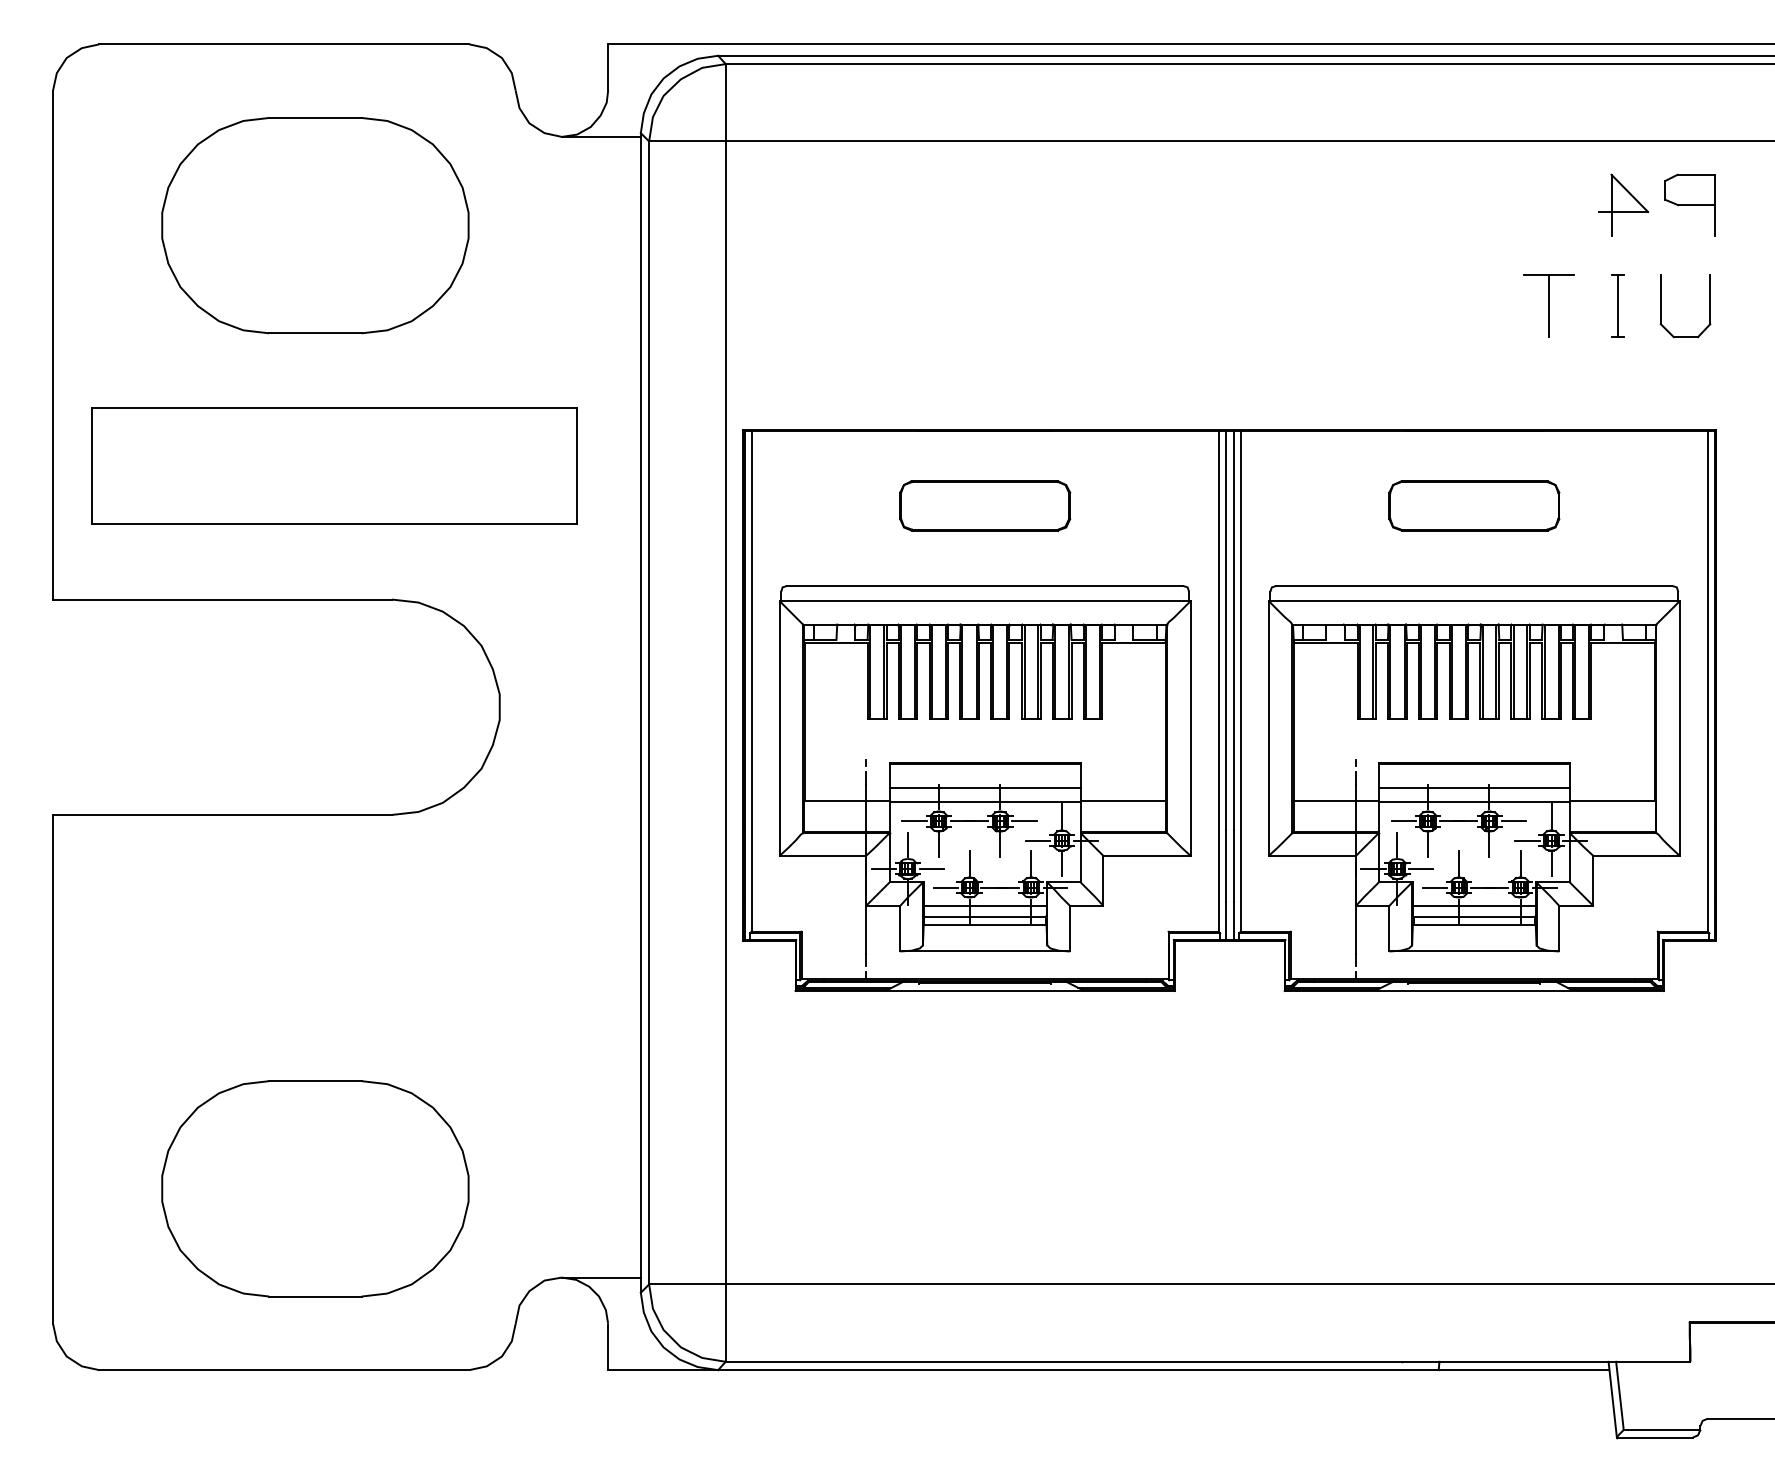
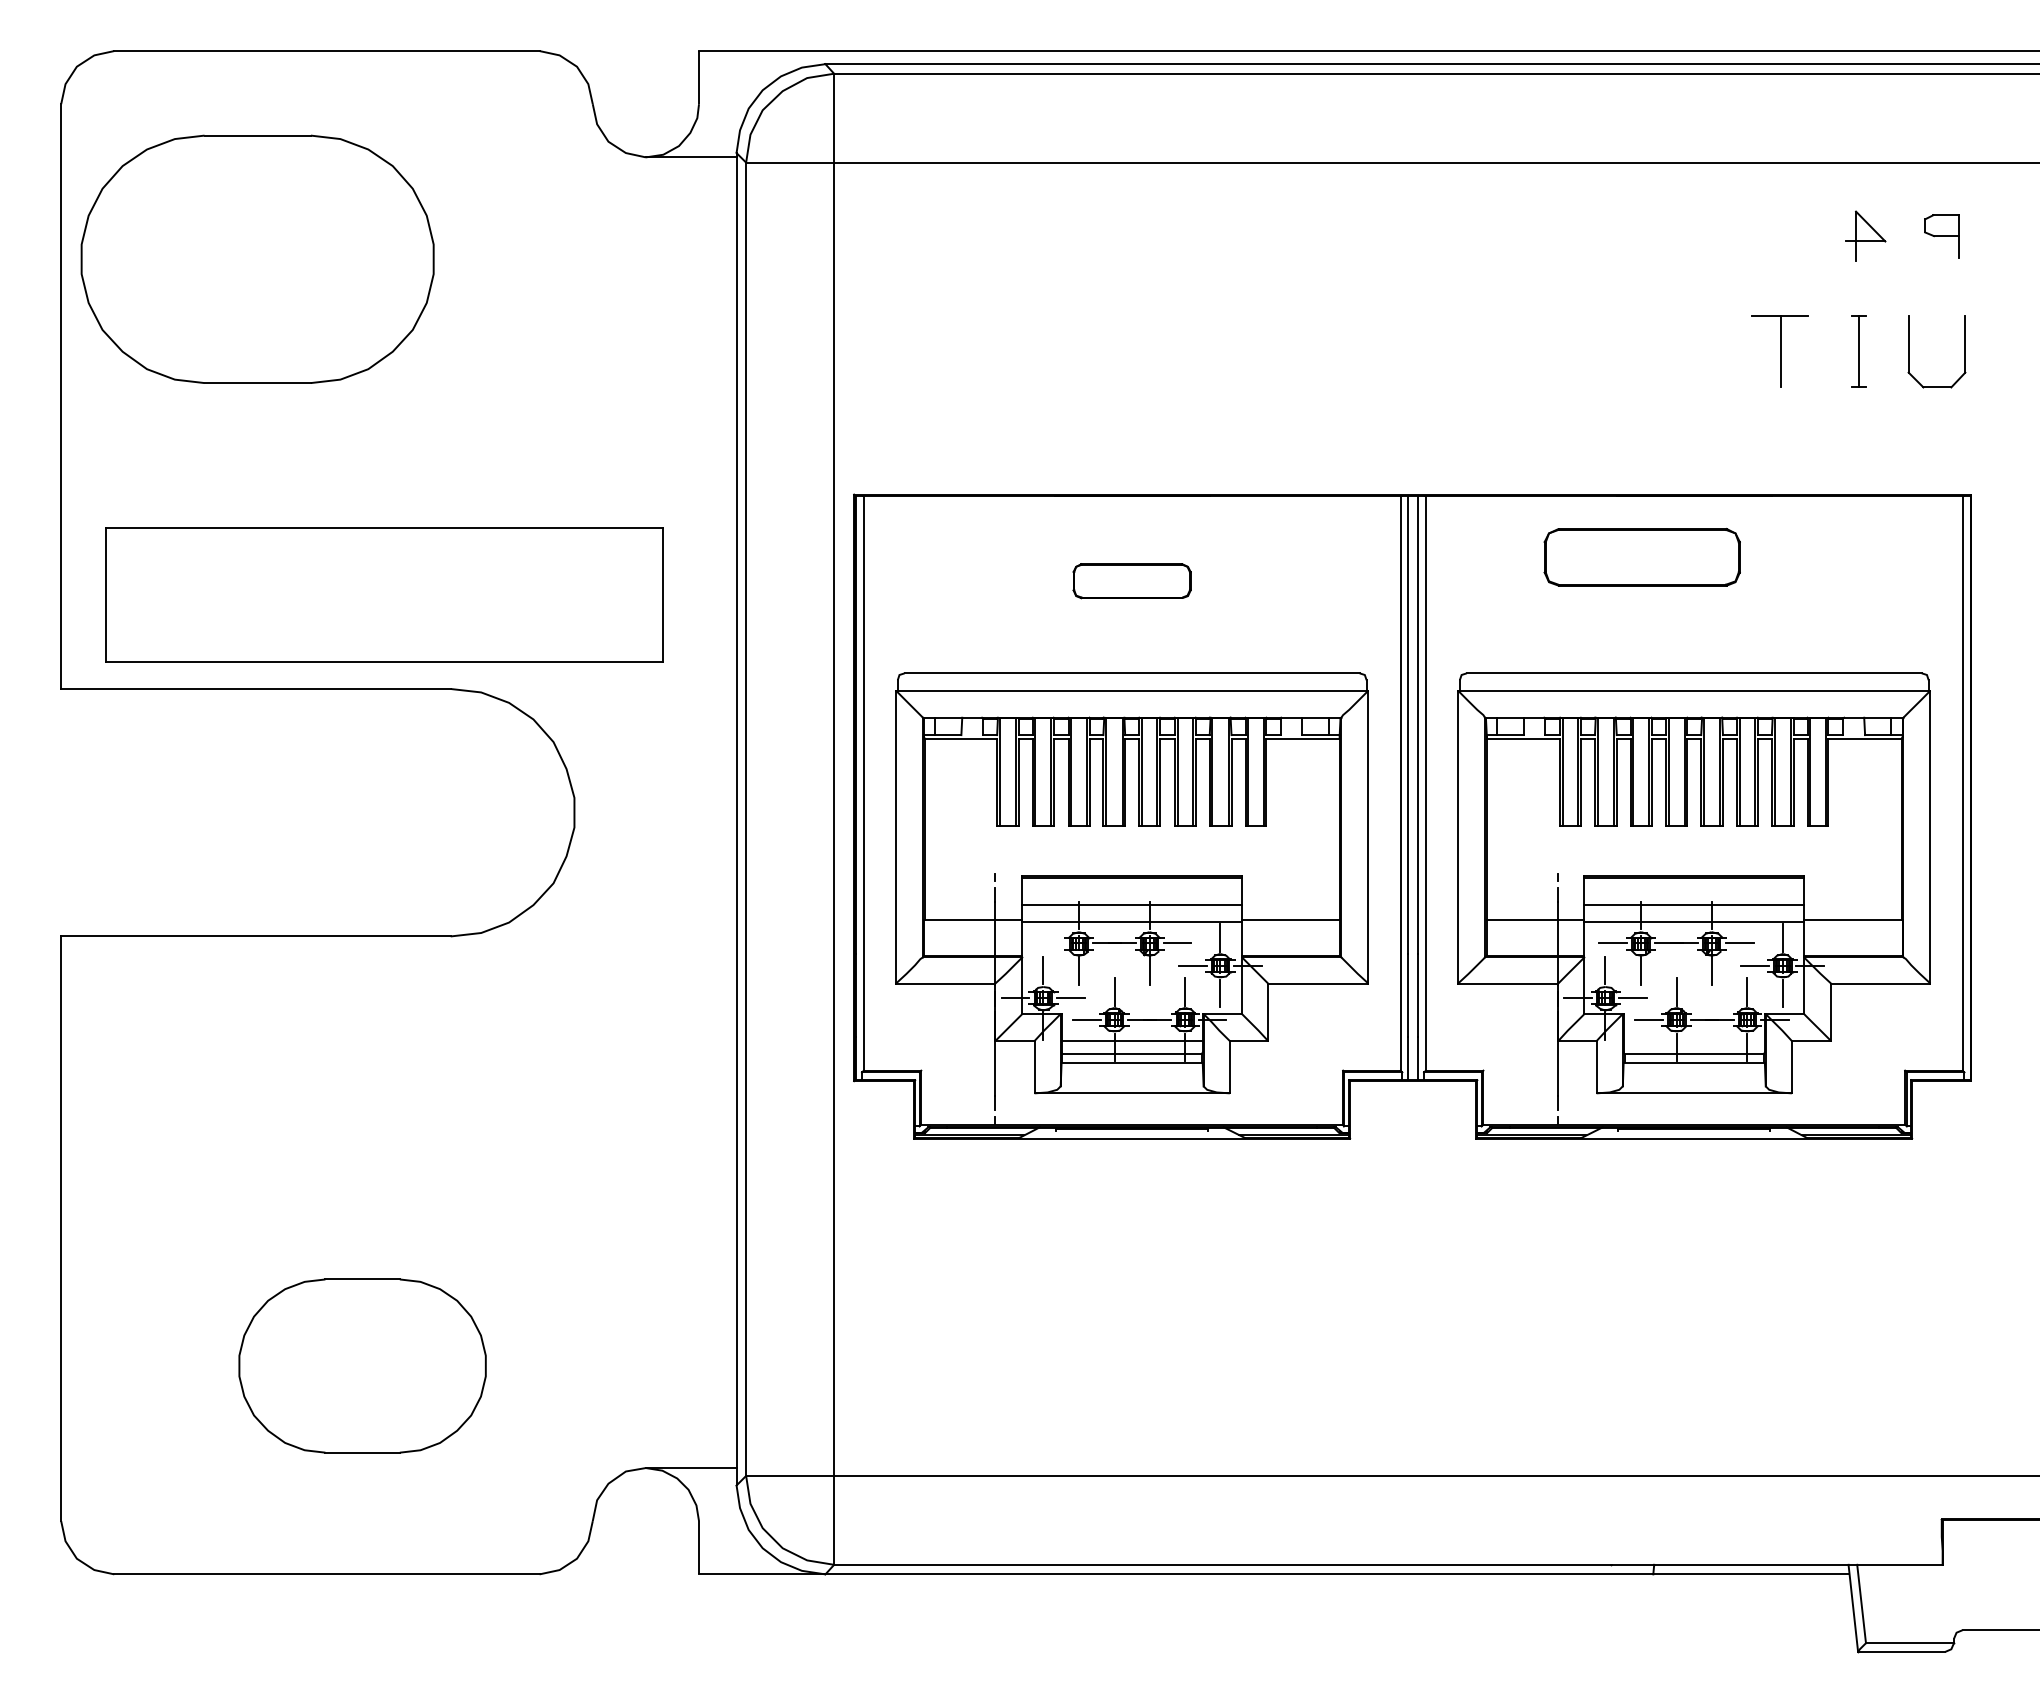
part: (1623, 205) -> (1865, 236), size x0.7
part: (1689, 205) -> (1941, 236), size x0.6
part: (315, 224) -> (257, 258), moved
part: (334, 465) -> (384, 594), moved
part: (984, 505) -> (1131, 580), size x0.6
part: (1473, 505) -> (1641, 556), moved
line: (914, 821) -> (1051, 943), removed
line: (1473, 906) -> (1693, 1041), removed
part: (315, 1188) -> (362, 1365), size x0.7

